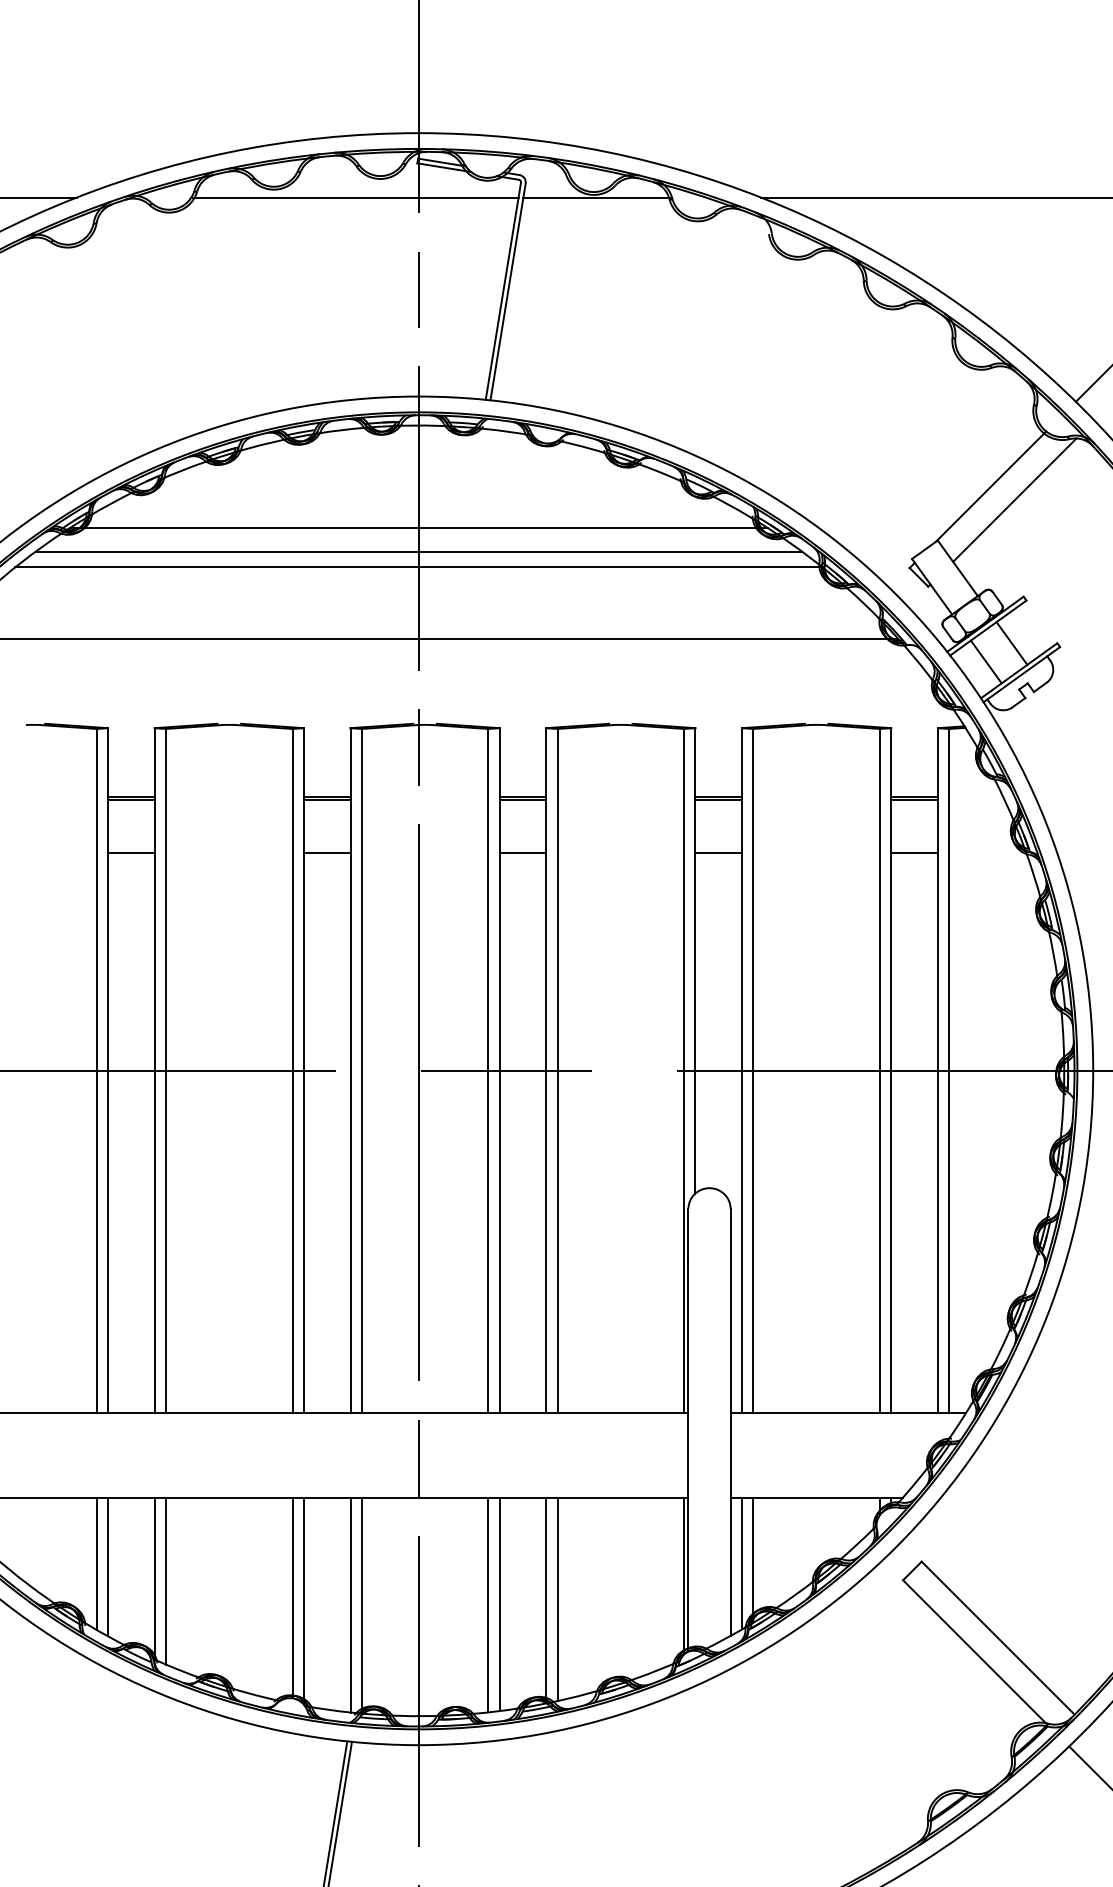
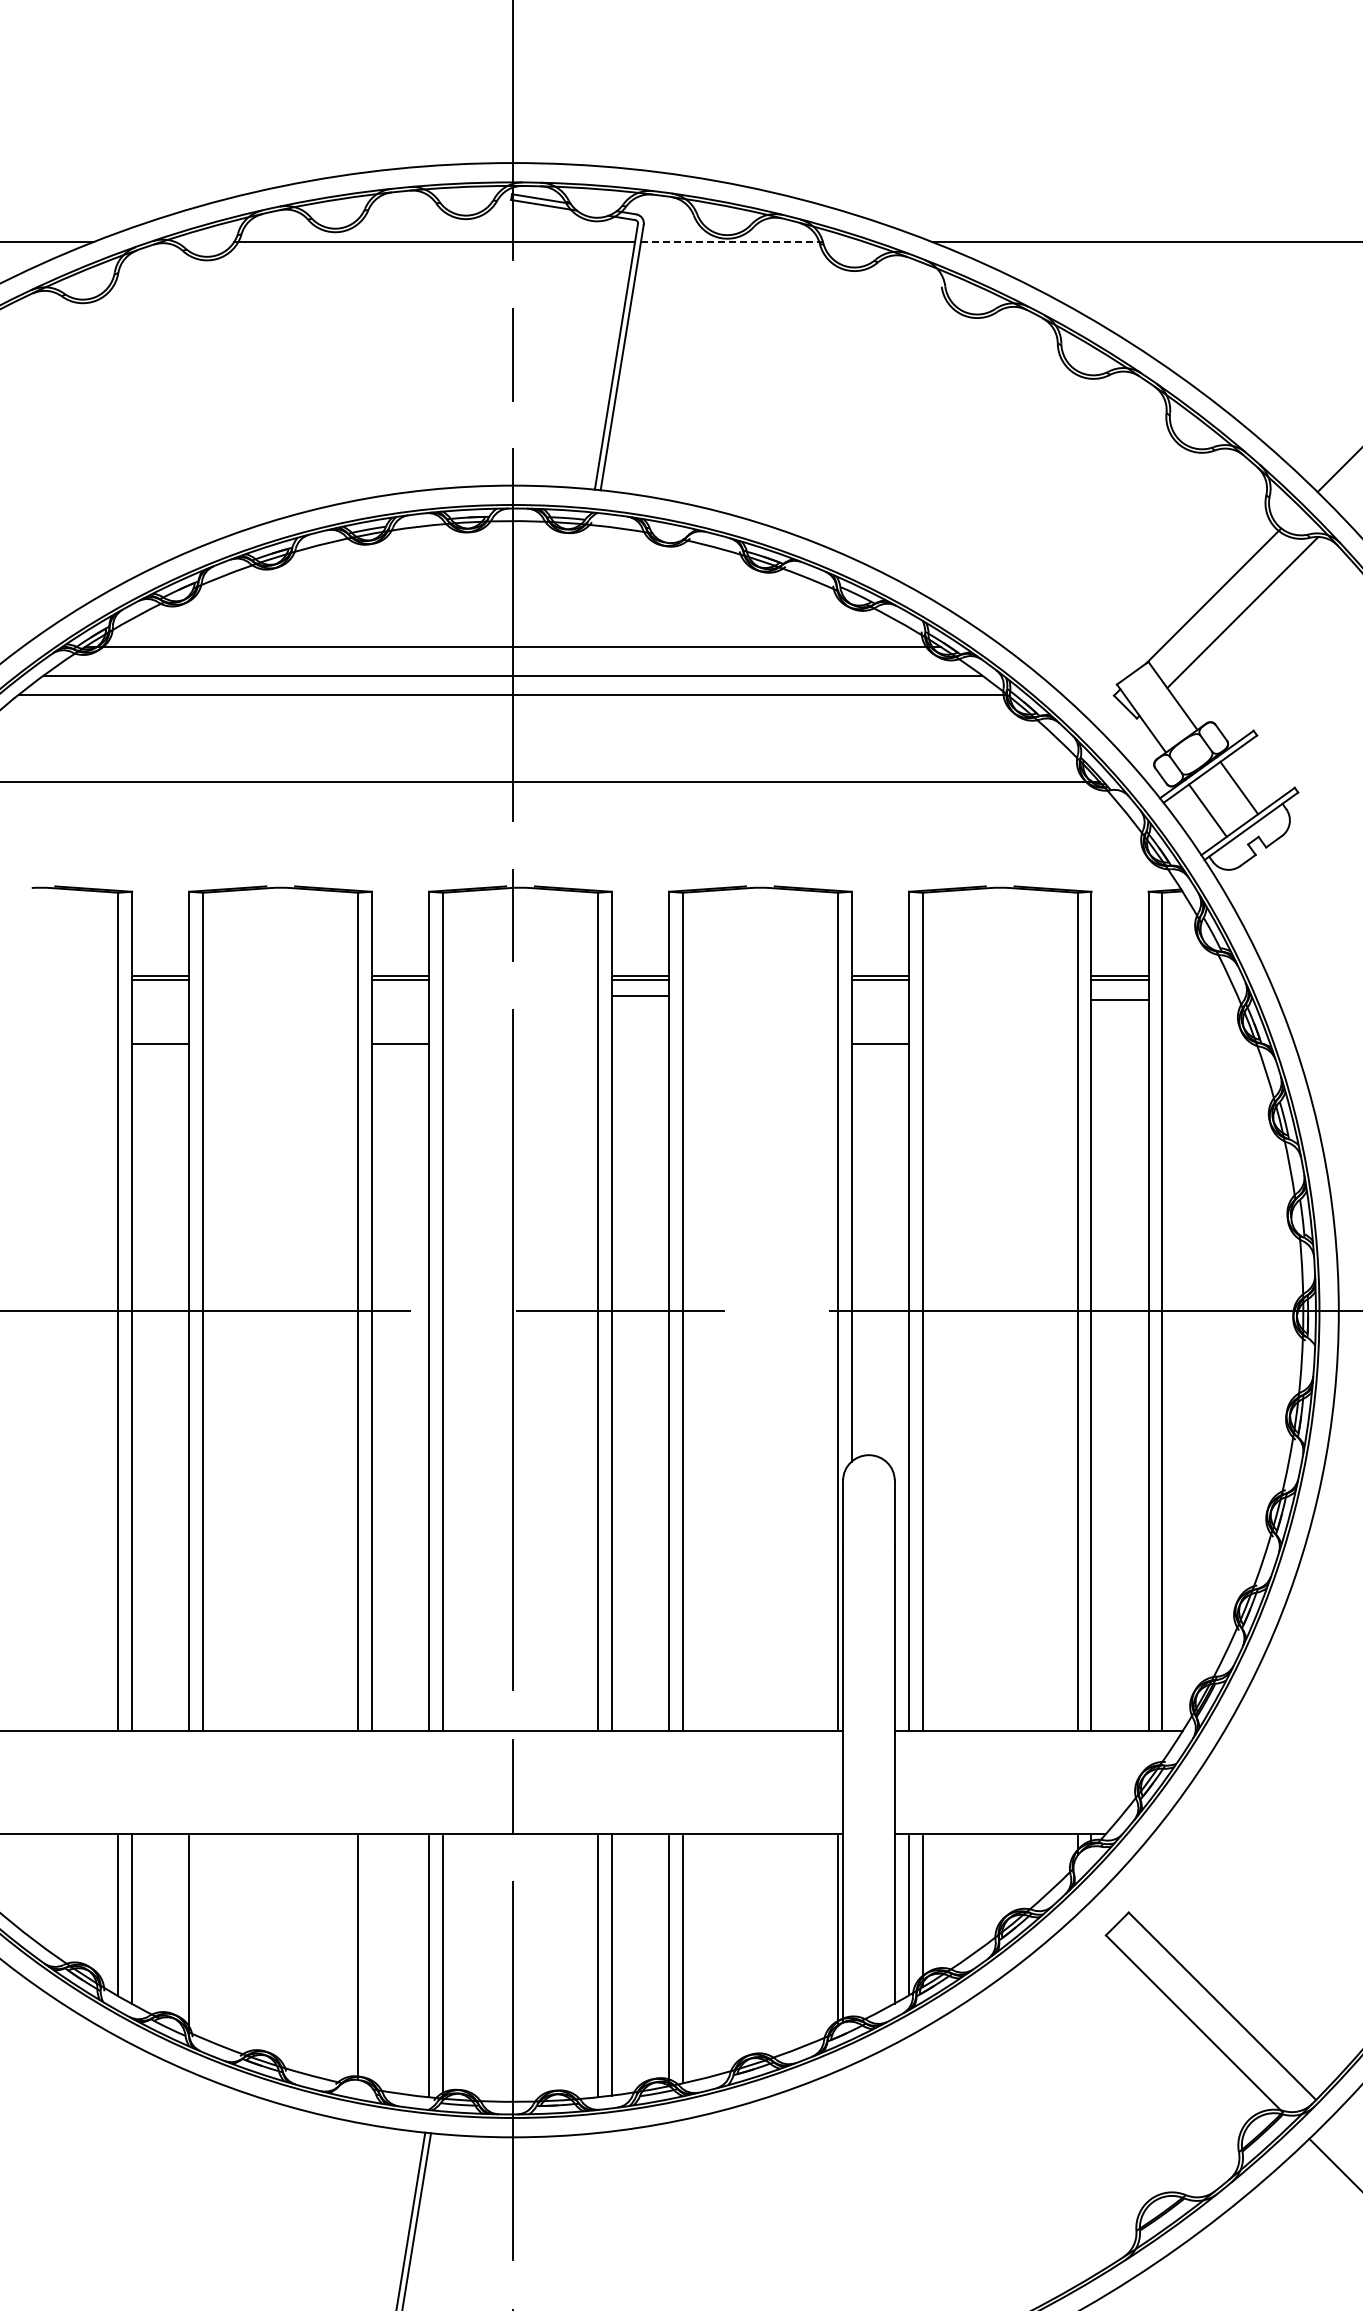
line: (598, 198) -> (732, 242), solid -> dashed
line: (523, 852) -> (640, 996), moved
line: (914, 852) -> (1119, 1000), moved
line: (166, 1581) -> (203, 1936), removed
line: (303, 1600) -> (371, 1960), removed

